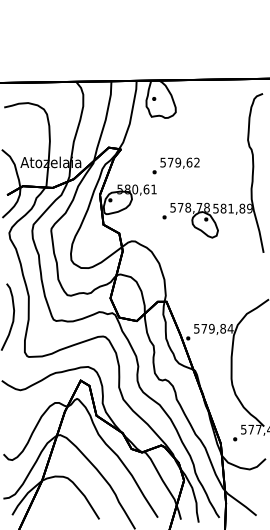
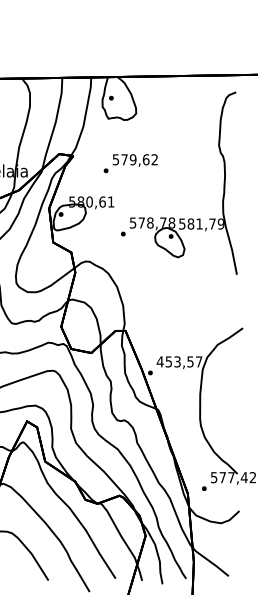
text: (175, 165) -> (130, 163), moved
text: (242, 208) -> (212, 223), 581,89 -> 581,79
text: (213, 328) -> (179, 361), 579,84 -> 453,57

